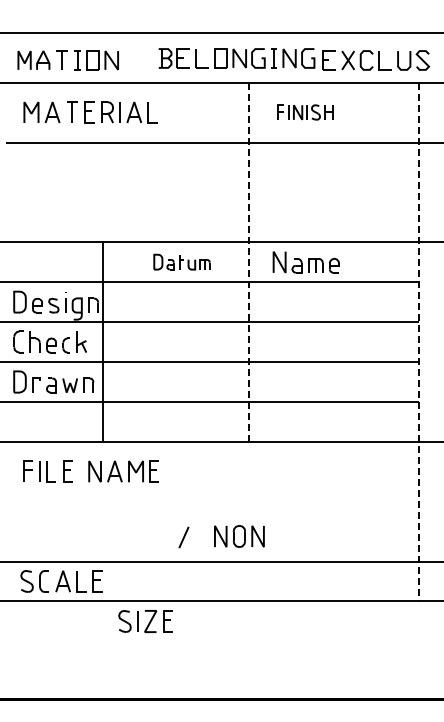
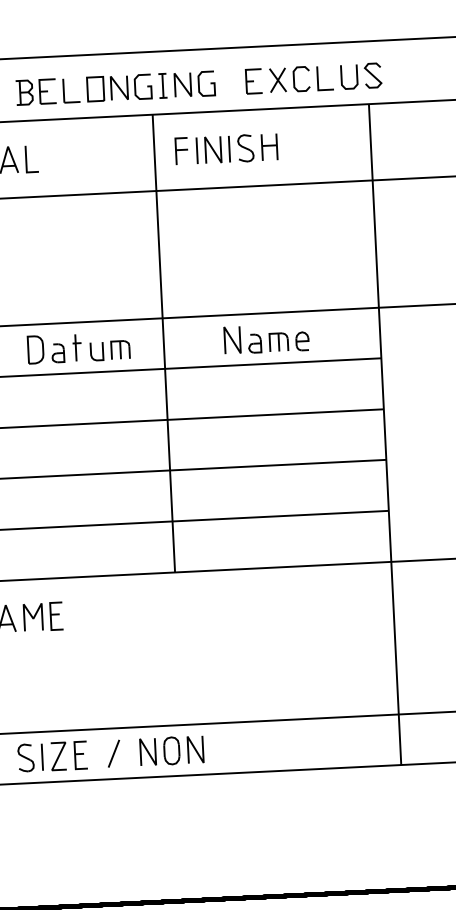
part: (236, 58) -> (115, 88), moved
part: (305, 112) -> (226, 149), size x1.43
part: (181, 261) -> (78, 346), size x1.43
line: (248, 262) -> (163, 343), dashed -> solid
part: (305, 262) -> (265, 338), moved
line: (418, 342) -> (385, 435), dashed -> solid
part: (239, 536) -> (171, 750), moved
line: (183, 537) -> (113, 753), moved
part: (145, 621) -> (52, 756), moved

